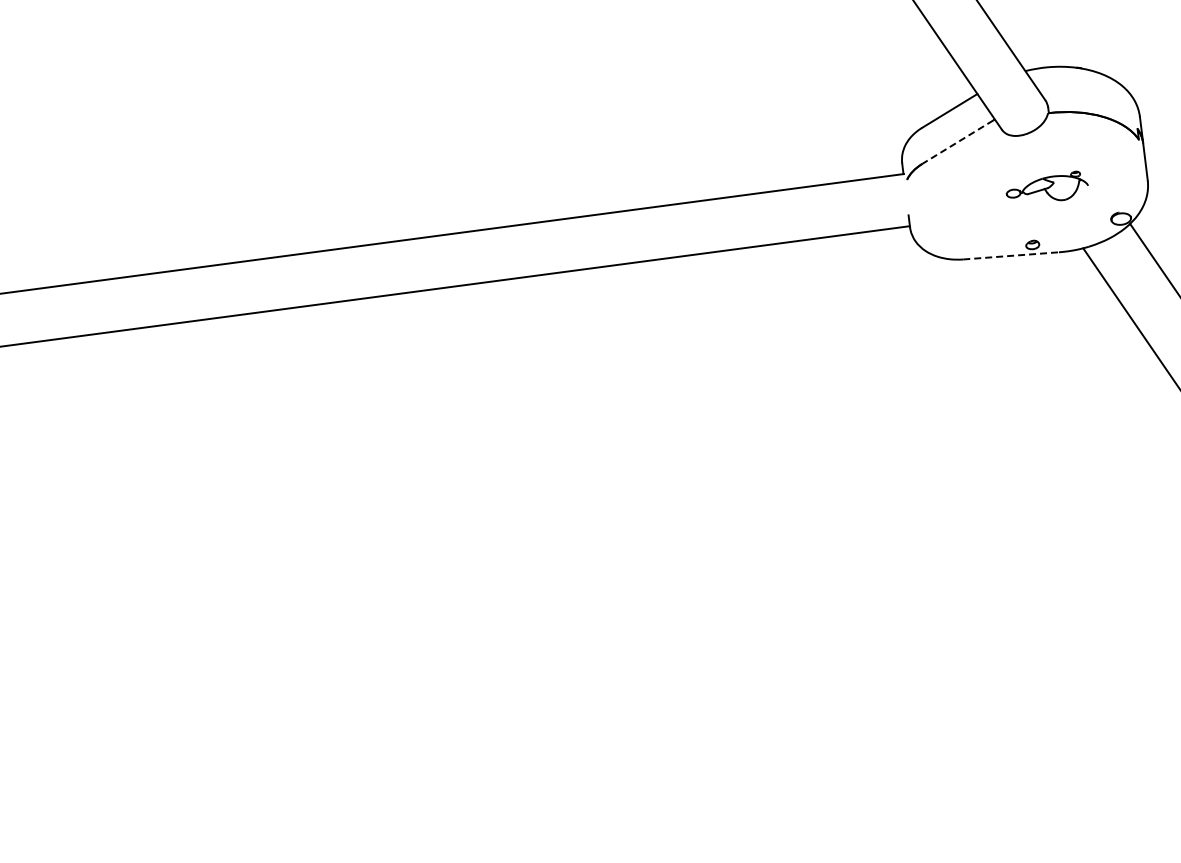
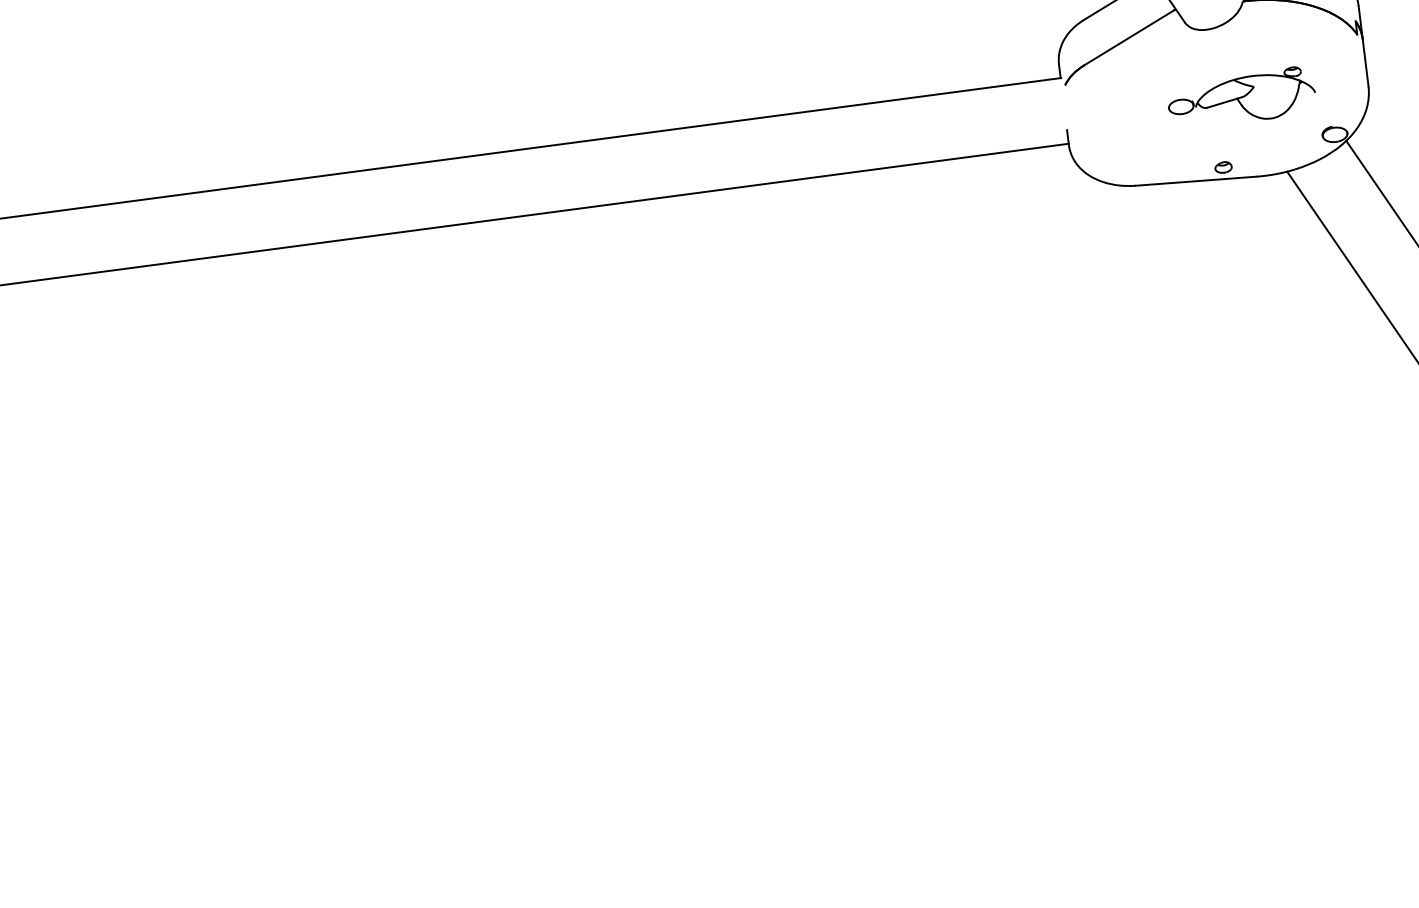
line: (957, 142) -> (1128, 38), dashed -> solid
part: (1047, 185) -> (1242, 92), size x1.43
line: (1011, 255) -> (1196, 180), dashed -> solid

